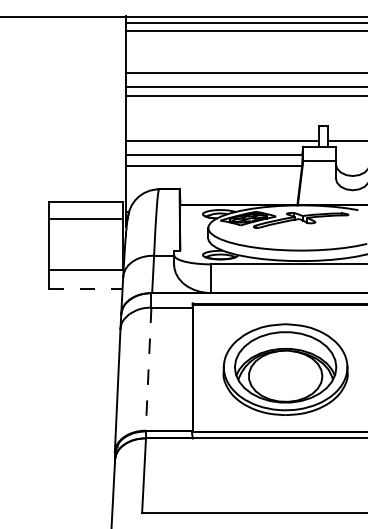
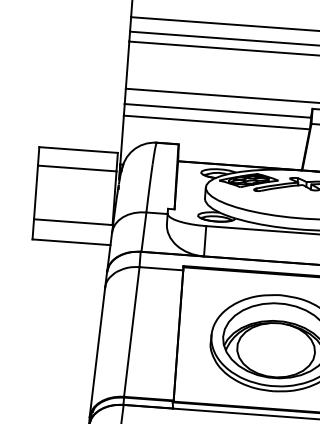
line: (85, 288) -> (71, 241), dashed -> solid
line: (148, 369) -> (131, 332), dashed -> solid

